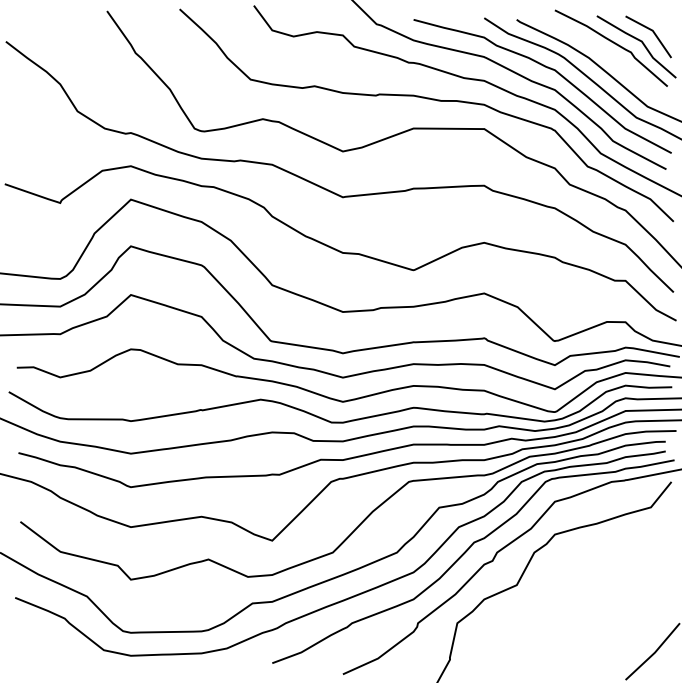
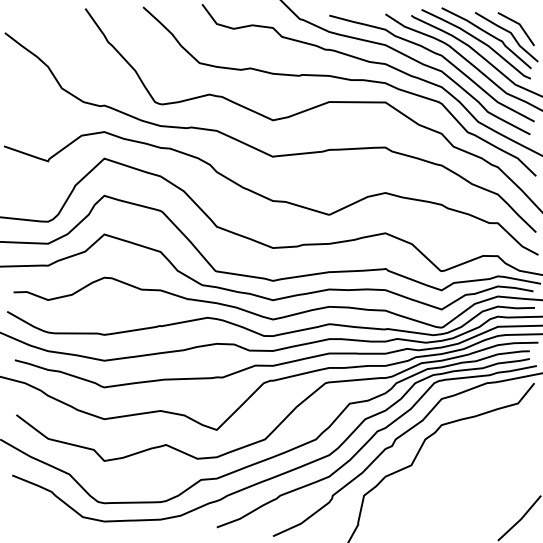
curve: (601, 51) -> (478, 40), added

